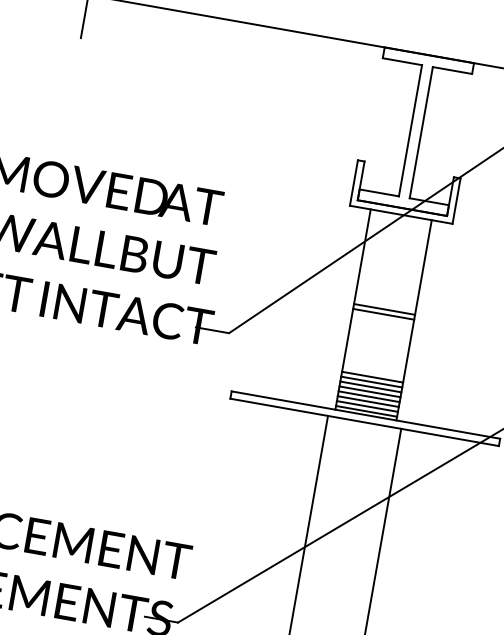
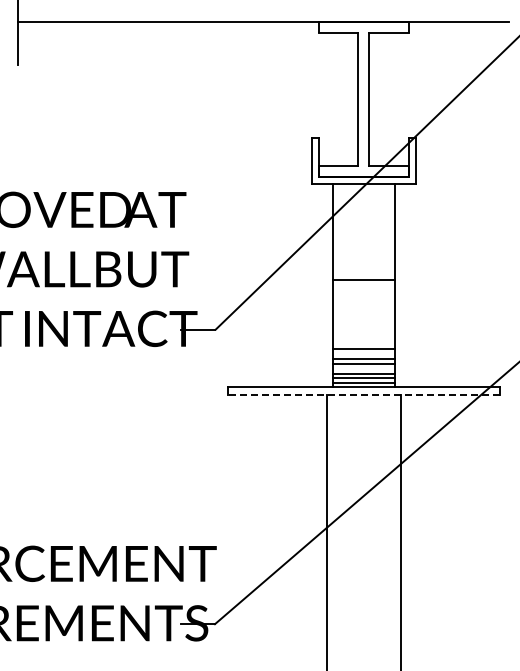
line: (383, 313) -> (363, 284), removed
line: (371, 381) -> (363, 353), removed
line: (368, 396) -> (363, 368), removed
line: (364, 422) -> (363, 394), solid -> dashed

